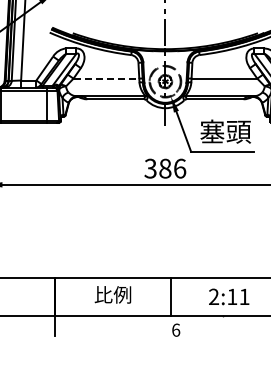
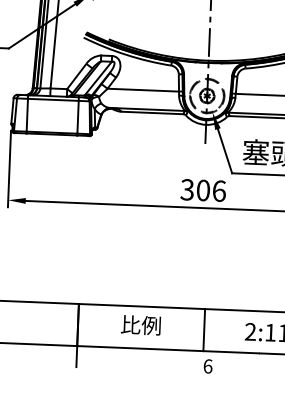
line: (106, 78) -> (143, 89), dashed -> solid
text: (165, 168) -> (203, 190), 386 -> 306

